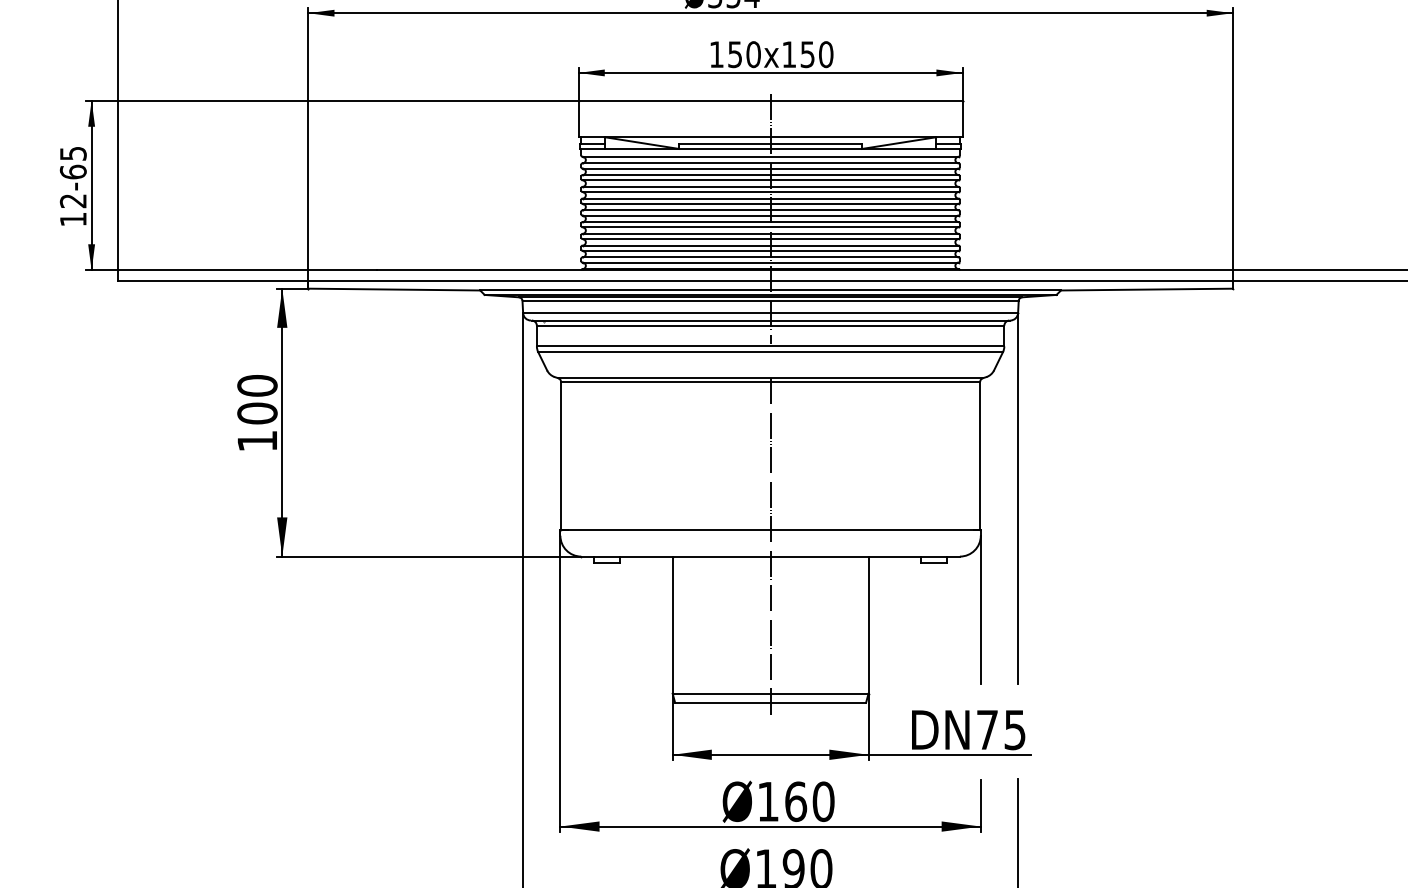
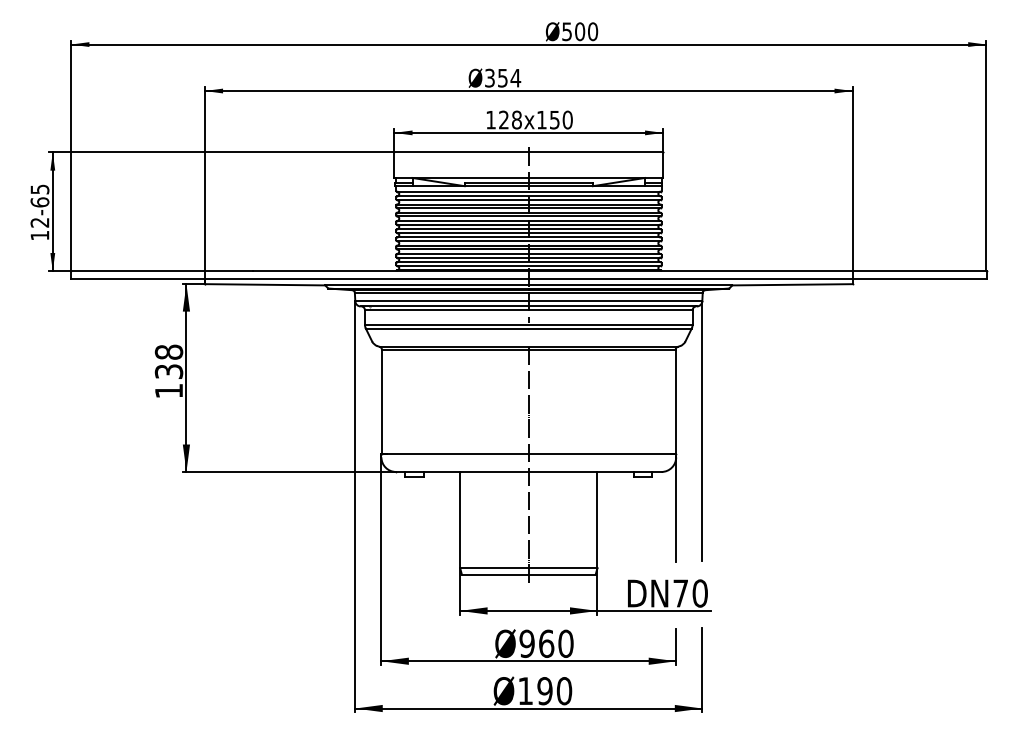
text: (744, 53) -> (510, 119), 150 -> 128
text: (256, 399) -> (168, 361), 100 -> 138
text: (1014, 729) -> (699, 593), 75 -> 70
text: (767, 801) -> (526, 643), 160 -> 960

